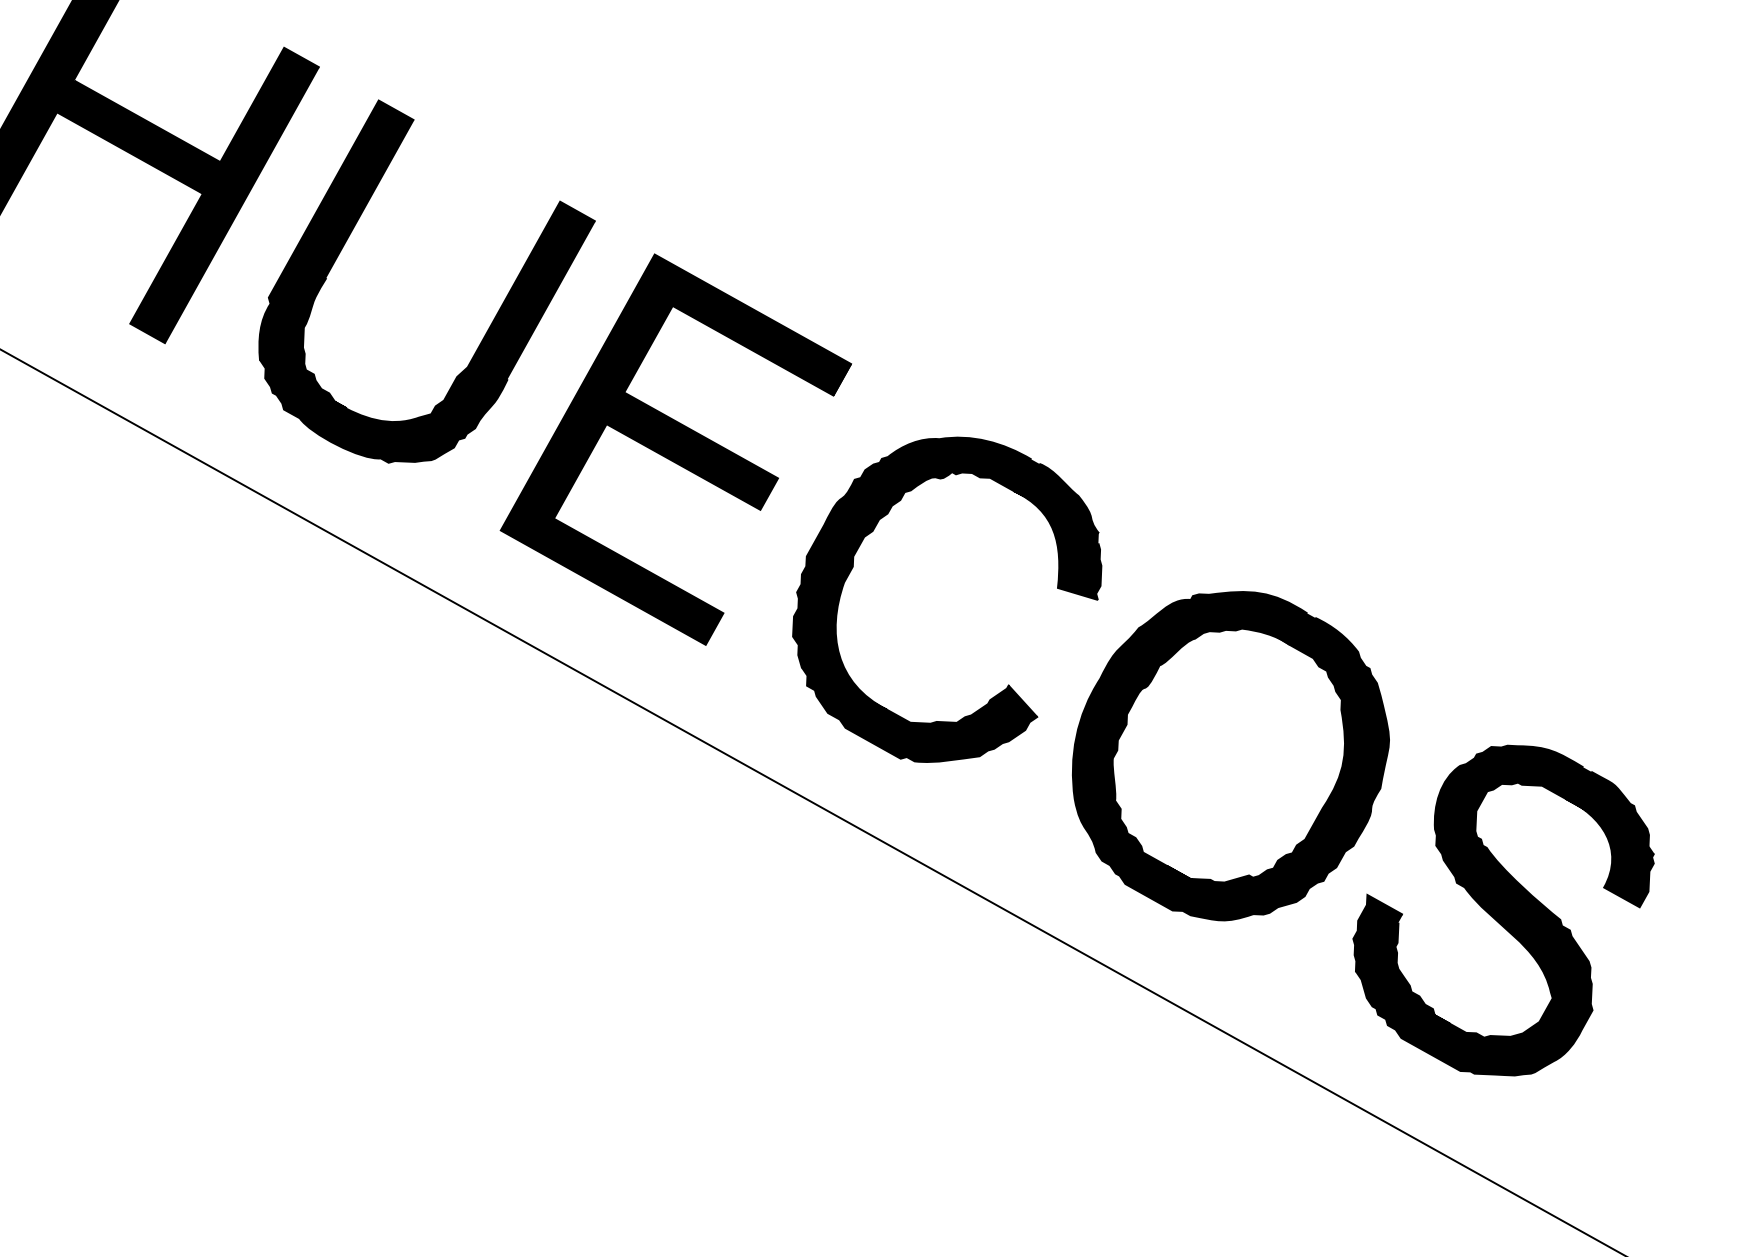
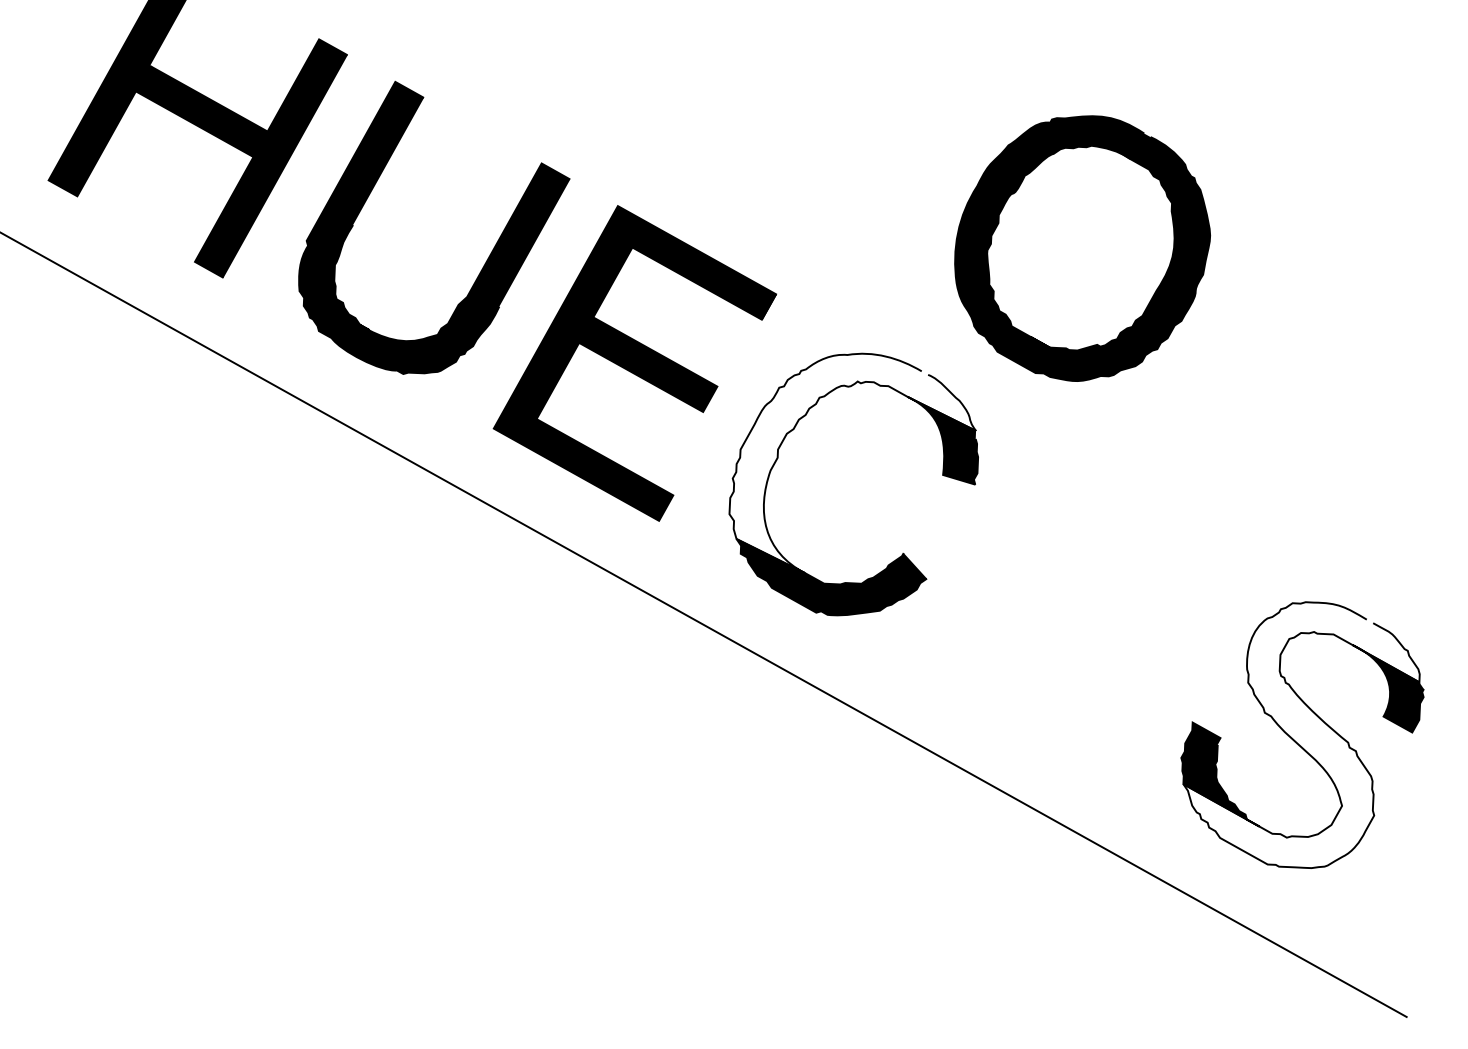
fill: (945, 573) -> (852, 463), removed
part: (1230, 756) -> (1082, 248), moved
fill: (1502, 911) -> (1301, 735), removed

